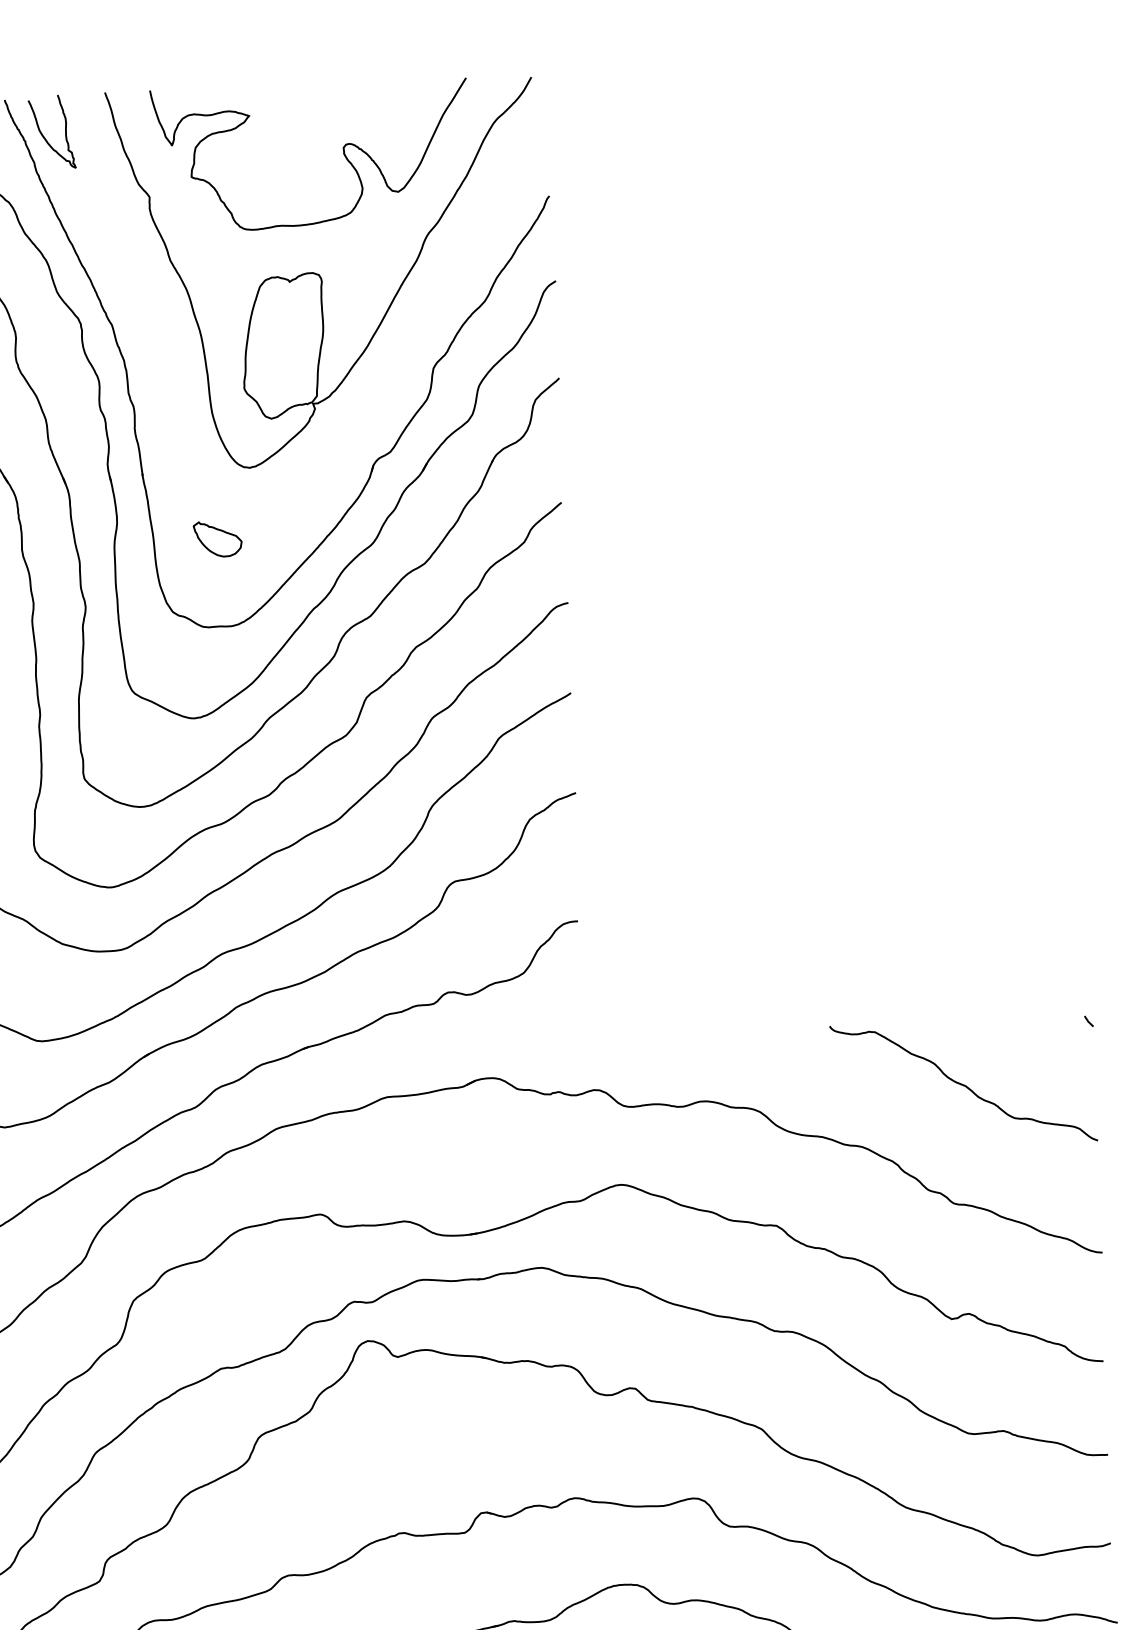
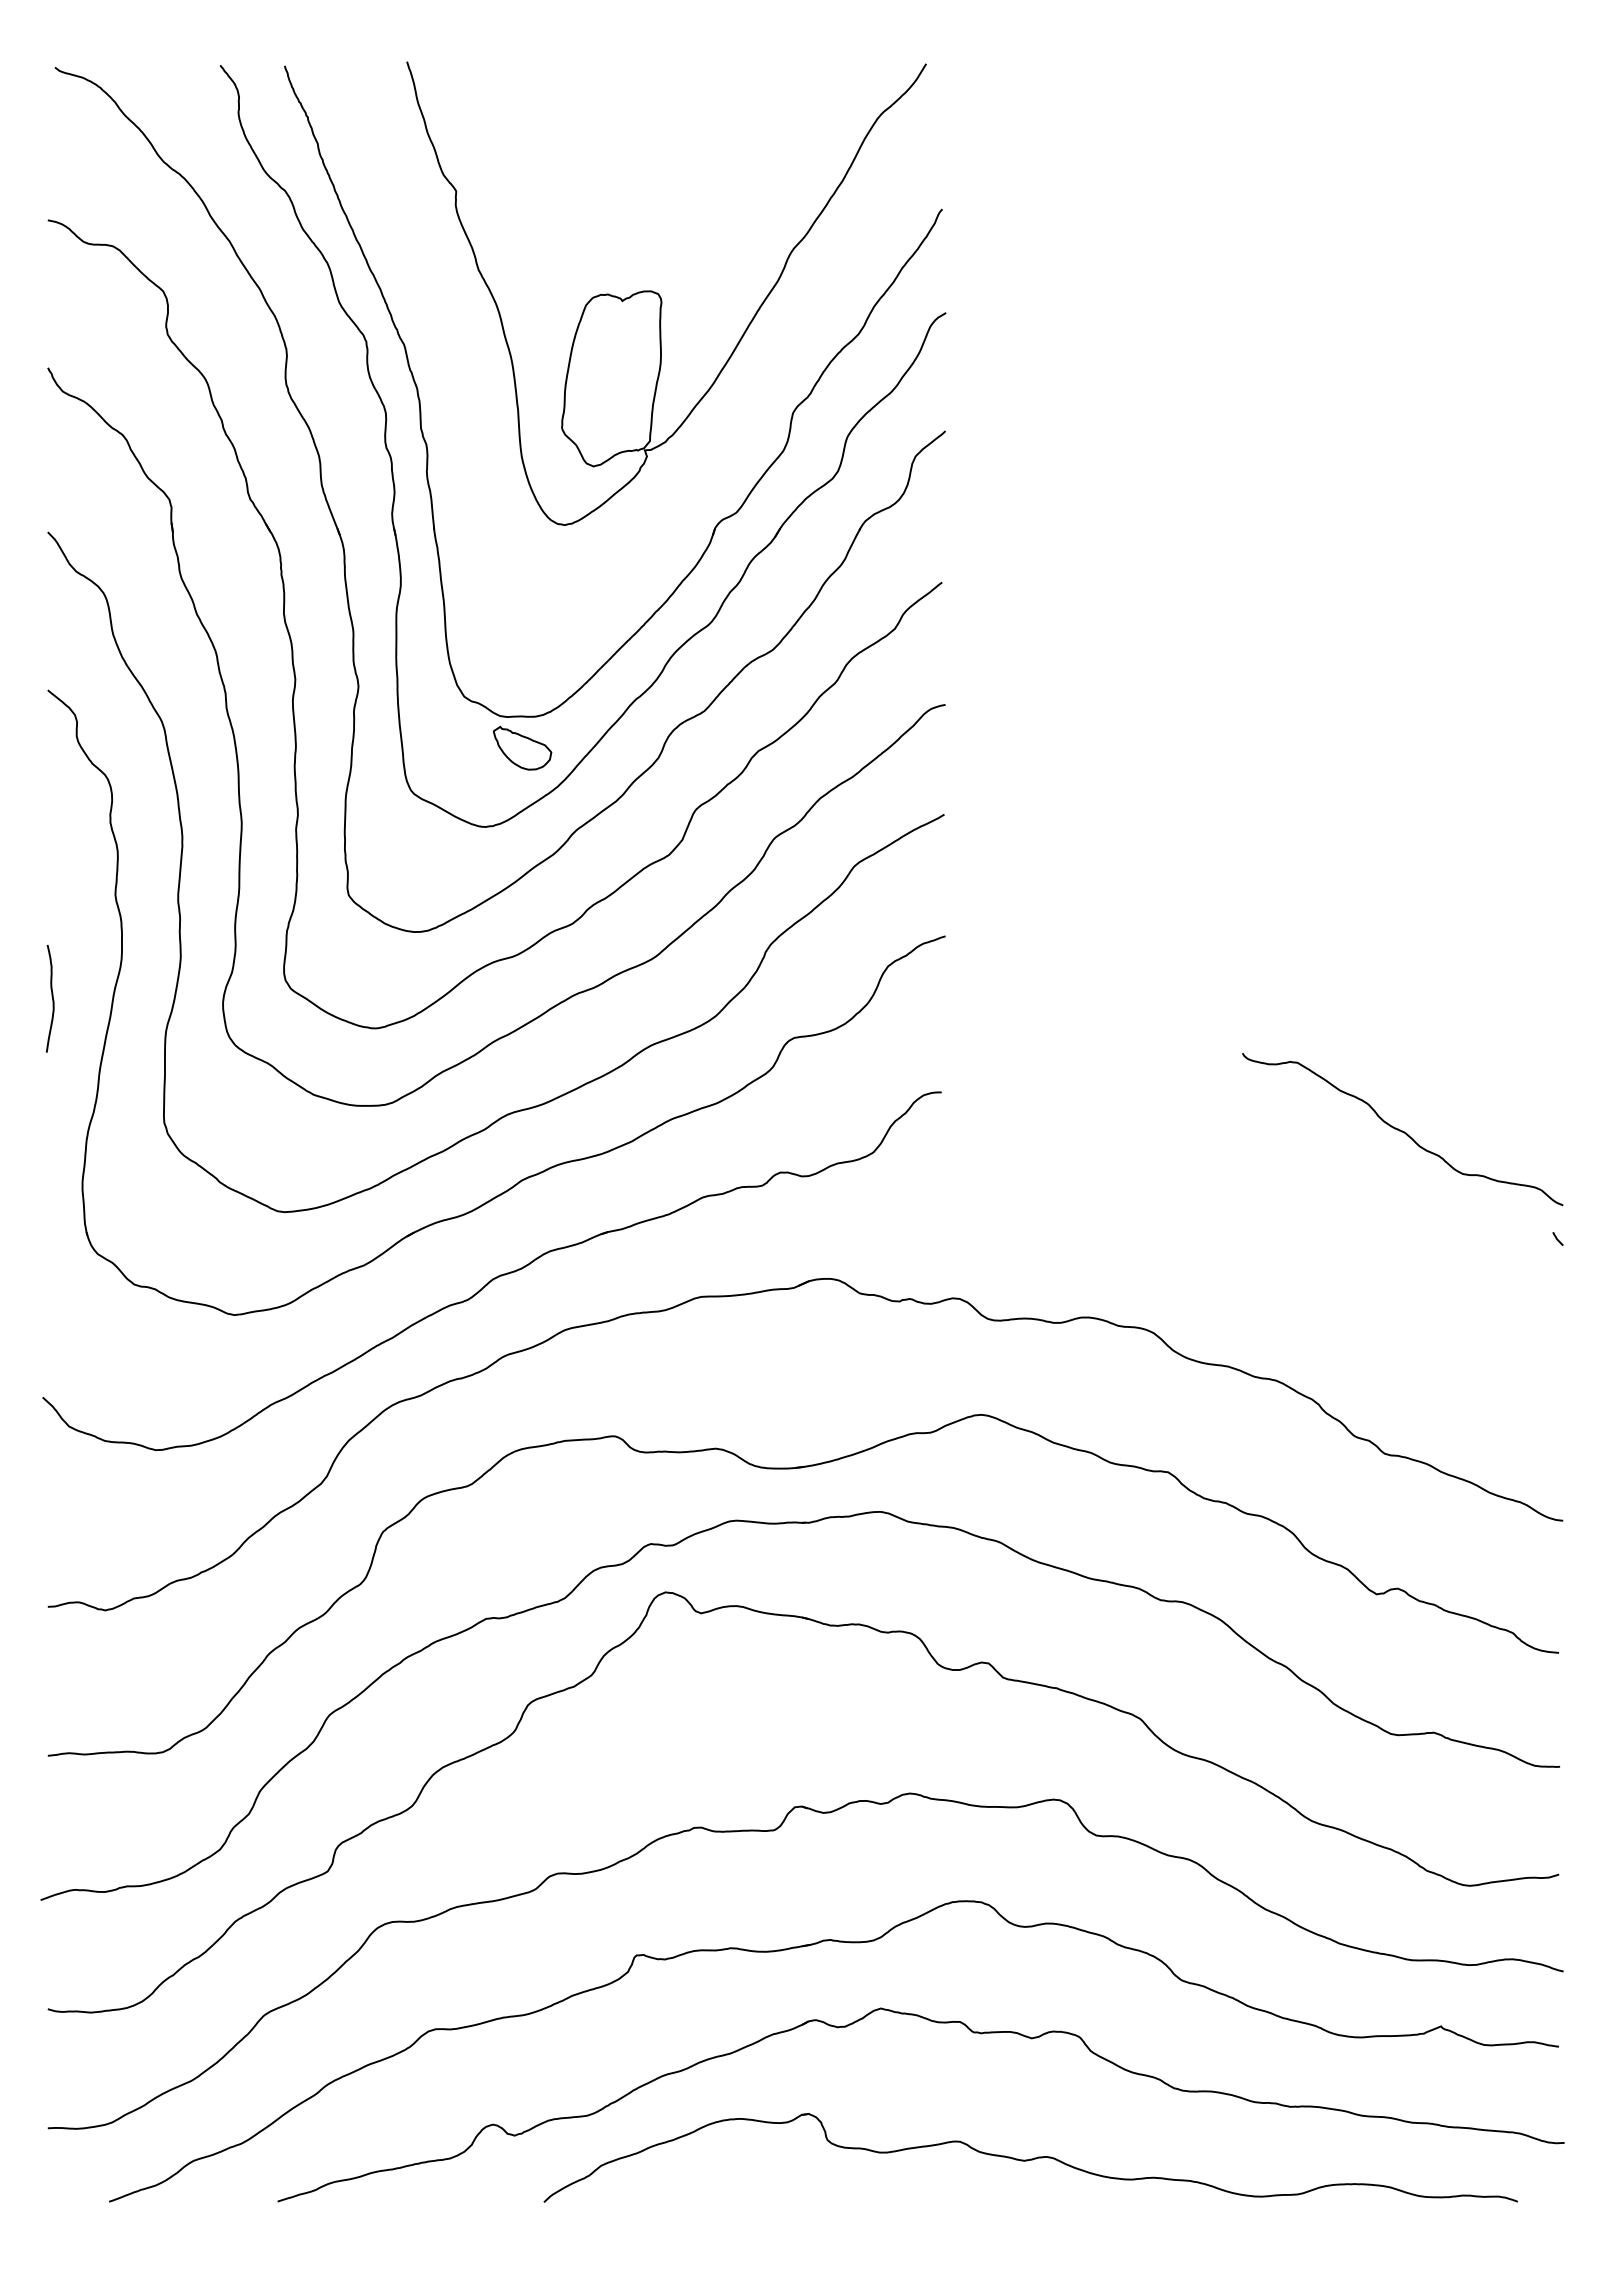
curve: (44, 136) -> (331, 112), removed
curve: (343, 153) -> (693, 147), removed
part: (217, 538) -> (522, 747), moved
curve: (963, 1084) -> (1402, 1130), moved

